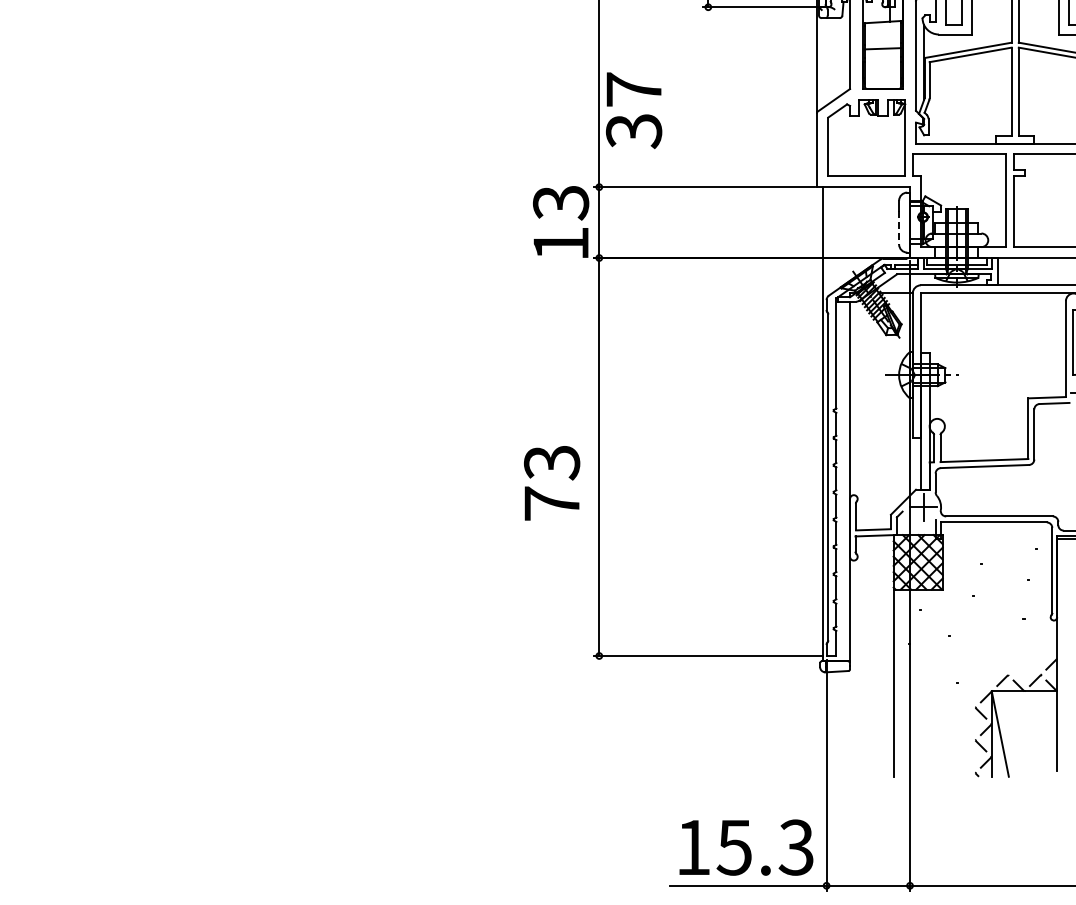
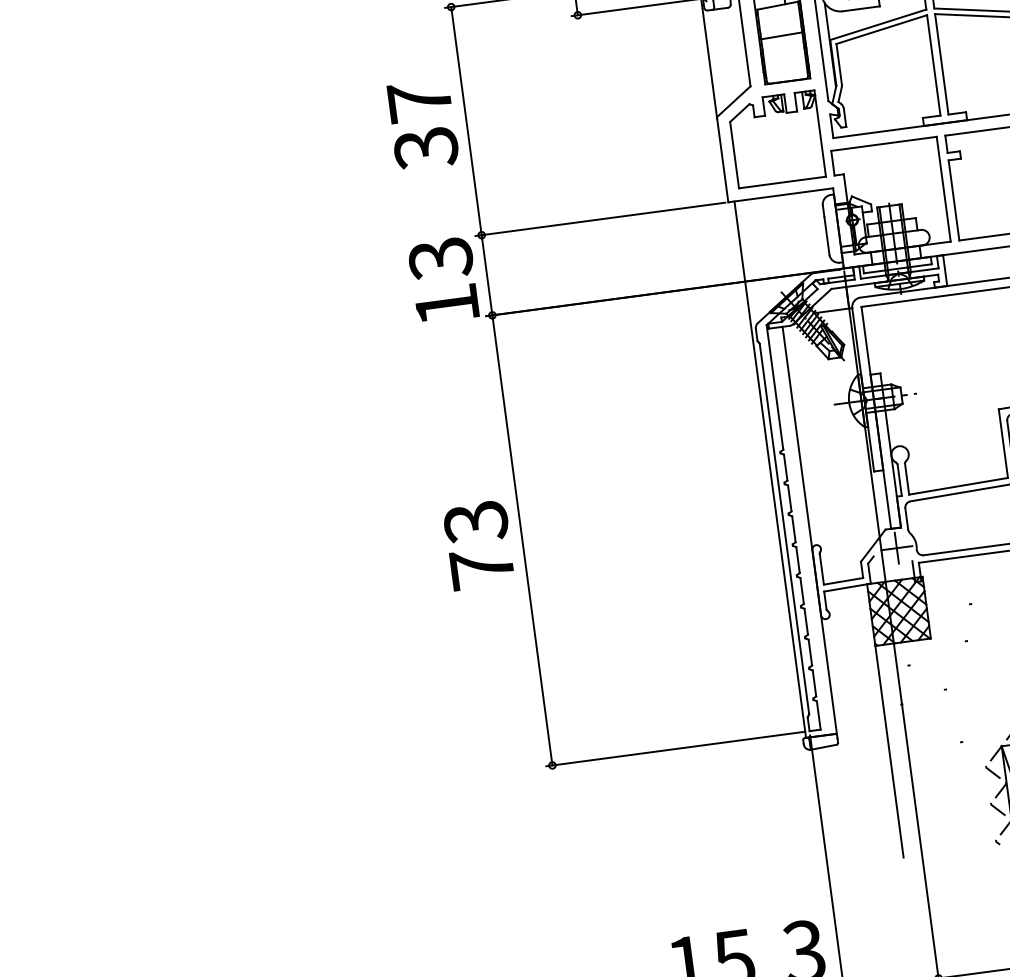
text: (634, 110) -> (423, 124), moved
line: (899, 227) -> (827, 235), dashed -> solid
text: (552, 483) -> (479, 545), moved

